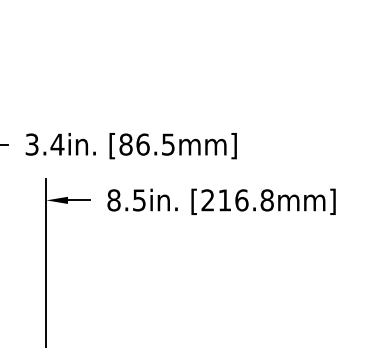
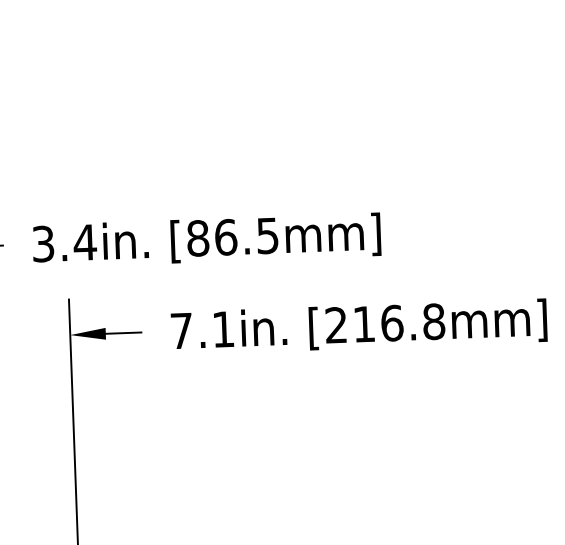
text: (126, 200) -> (202, 330), 8.5in. -> 7.1in.

